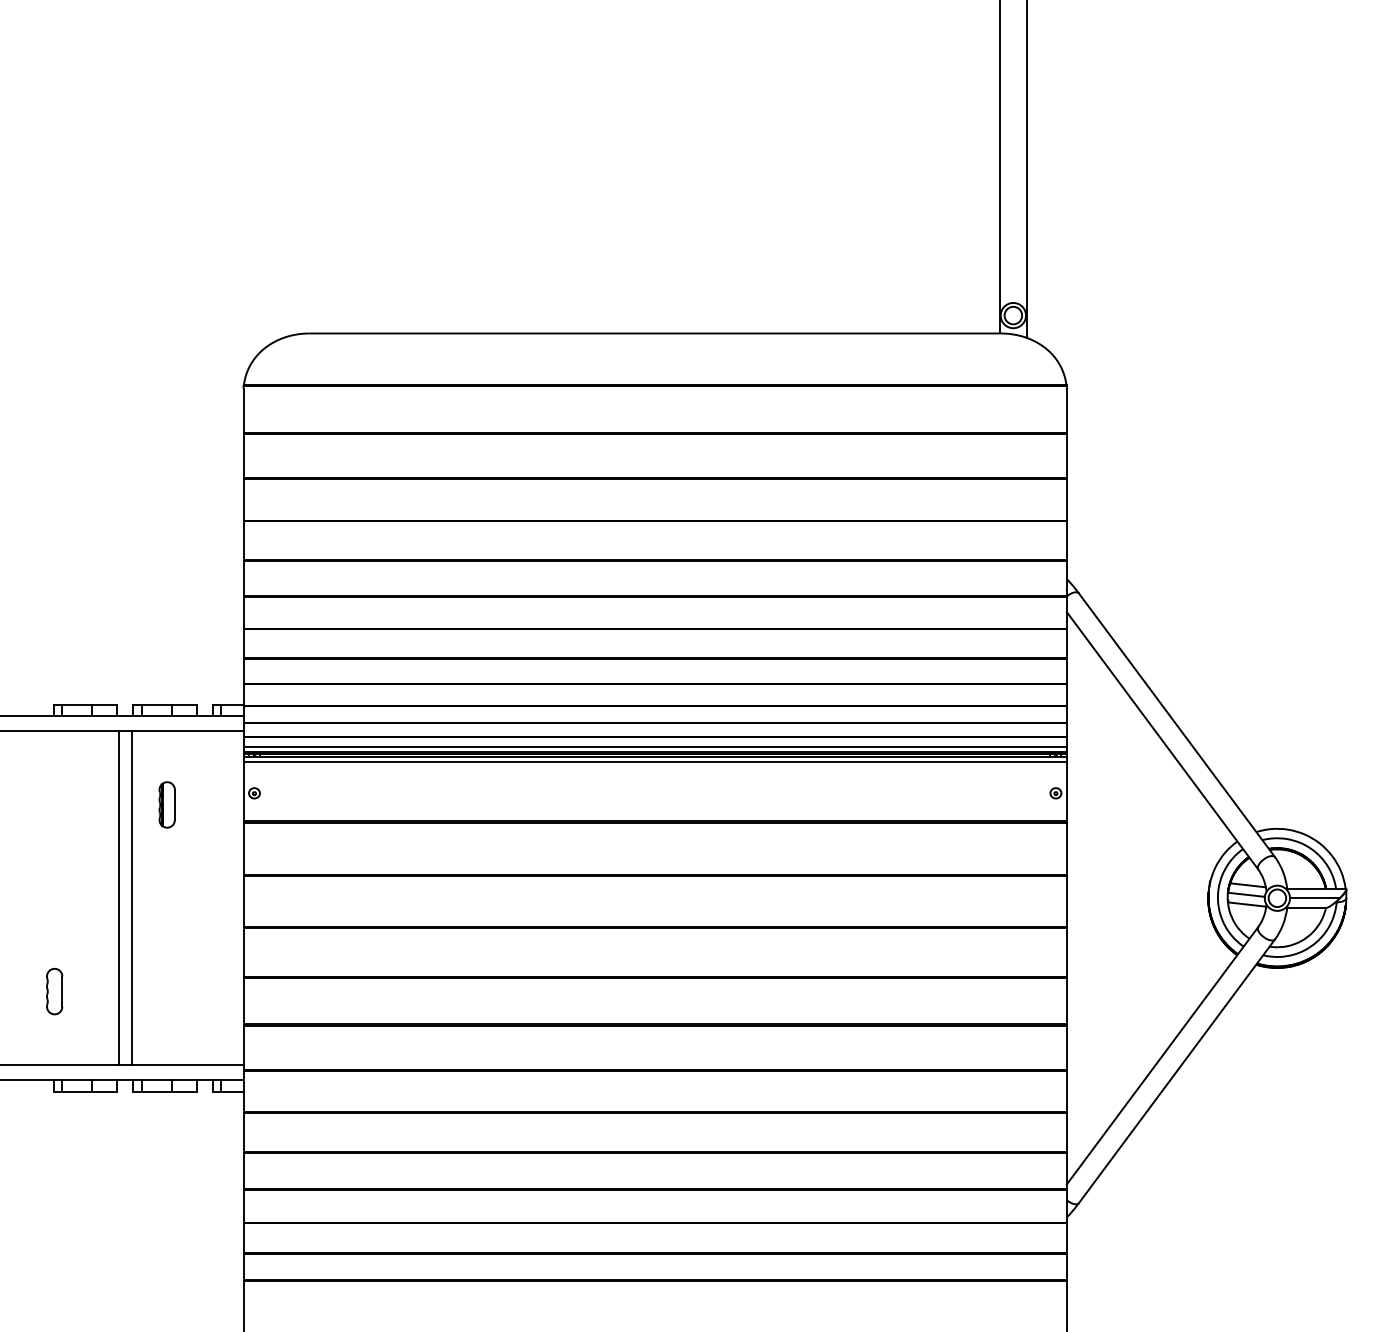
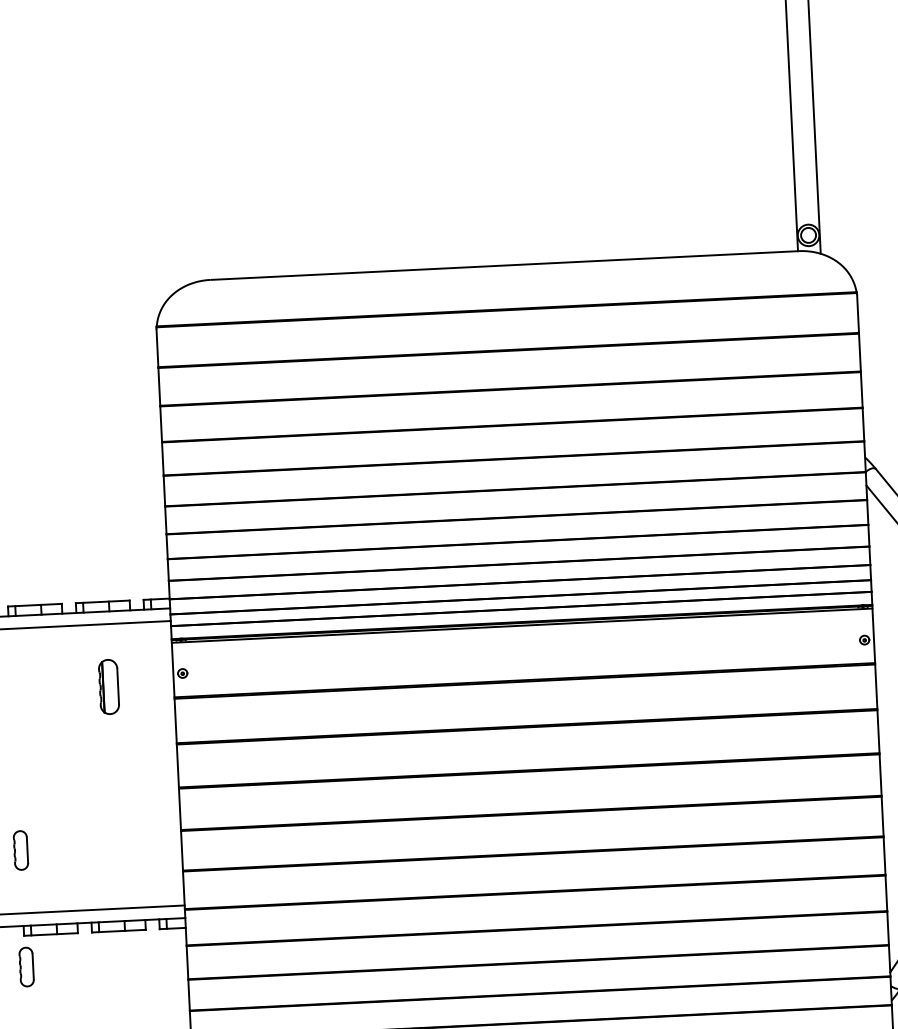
line: (654, 746) -> (521, 616), removed
line: (654, 761) -> (521, 629), removed
part: (166, 804) -> (108, 686), size x1.4
line: (118, 898) -> (71, 768), removed
line: (132, 898) -> (83, 768), removed
part: (54, 1128) -> (26, 967), added

